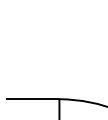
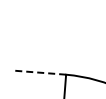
line: (32, 99) -> (39, 72), solid -> dashed

